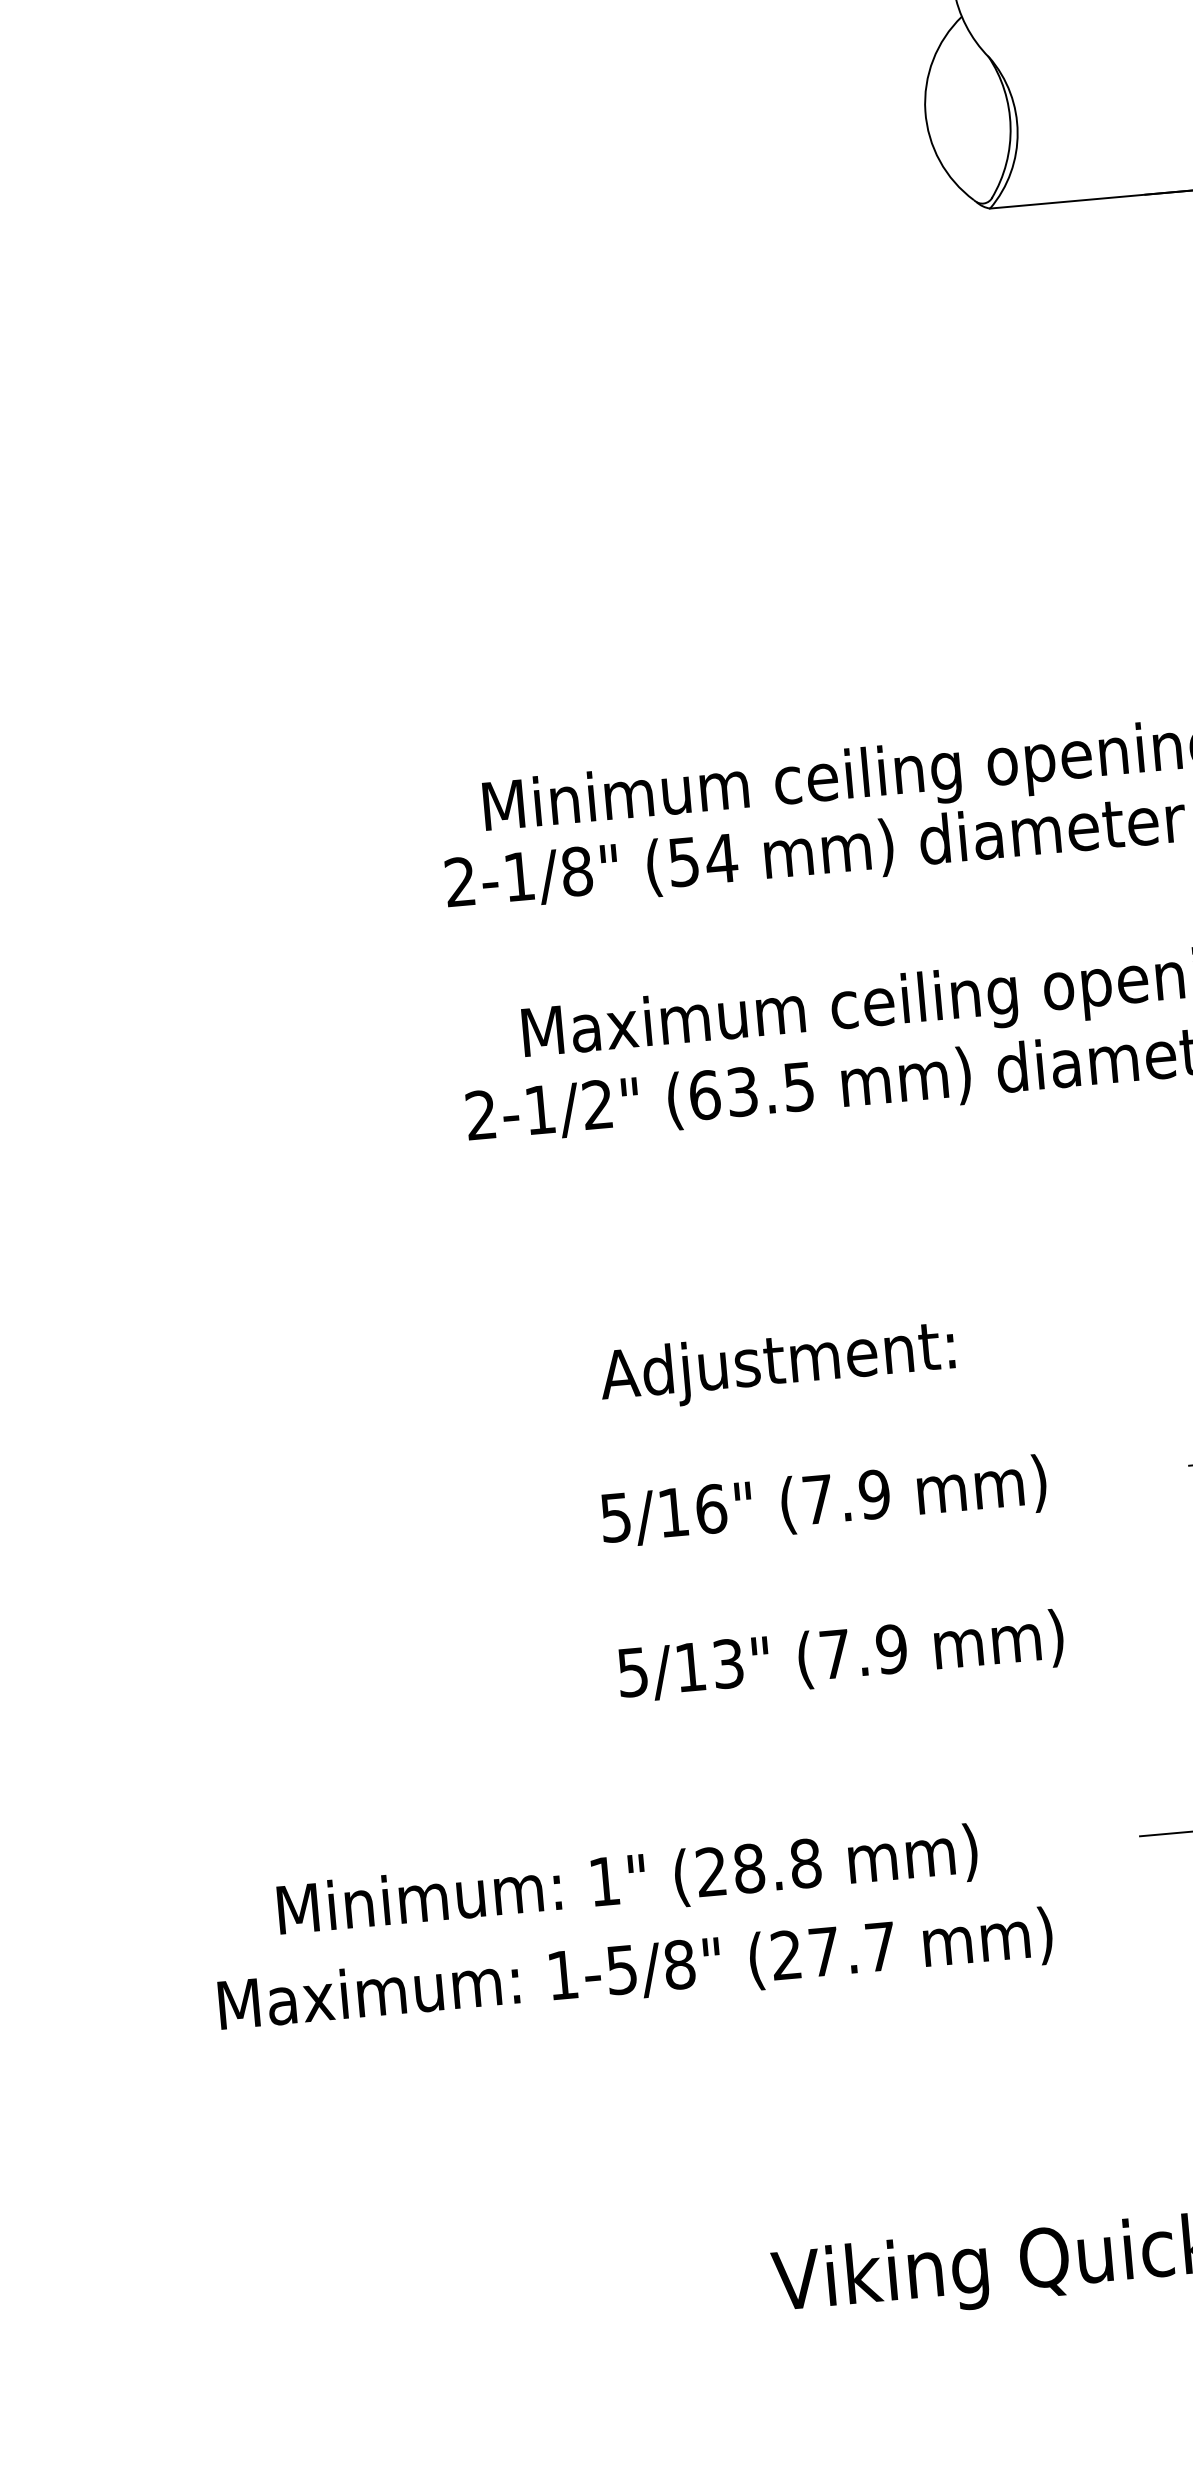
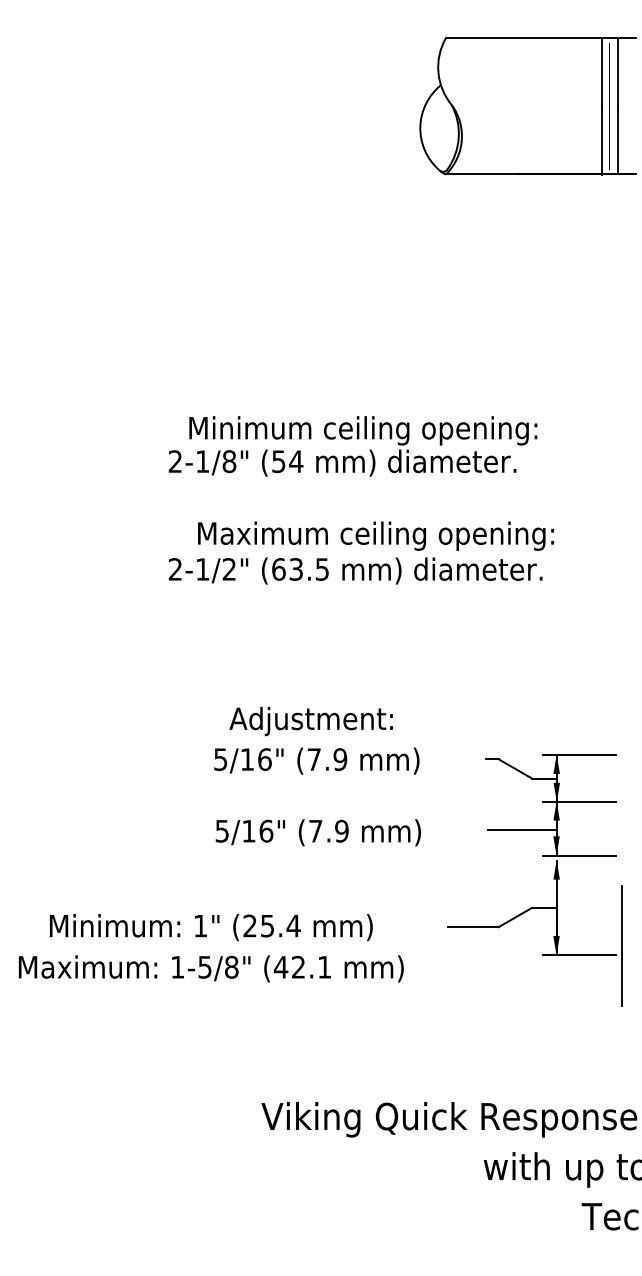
text: (776, 1365) -> (310, 721), moved
text: (728, 1662) -> (266, 830), 5/13" -> 5/16"
text: (777, 1864) -> (280, 925), (28.8 -> (25.4
text: (832, 1949) -> (302, 966), (27.7 -> (42.1

